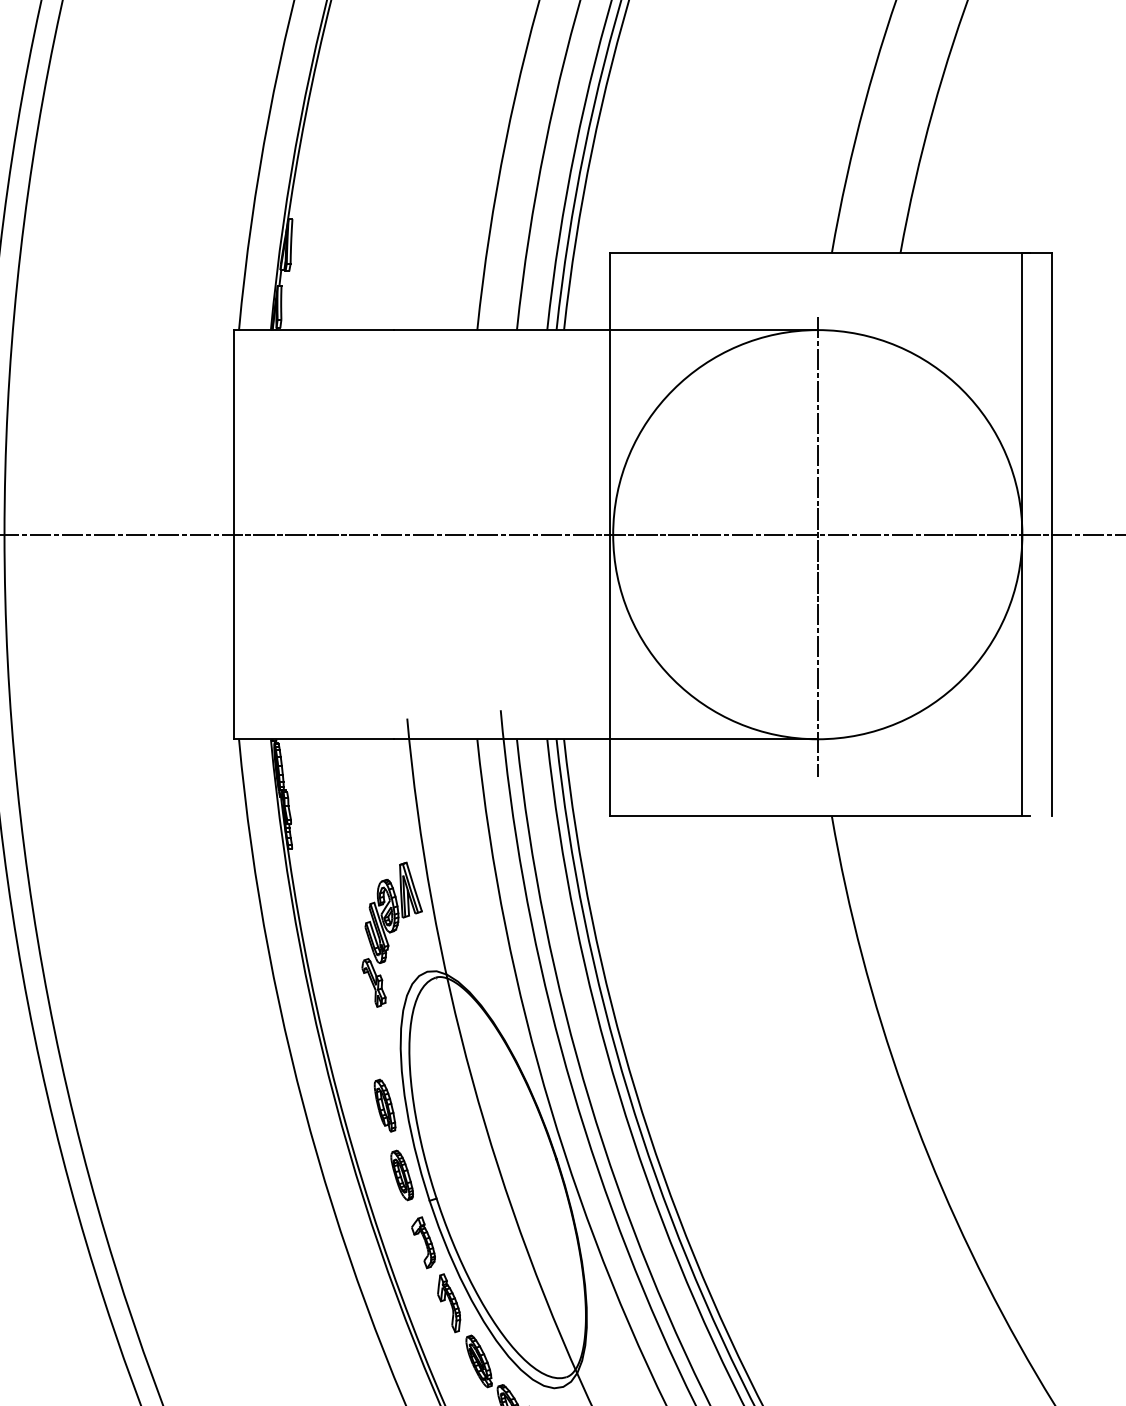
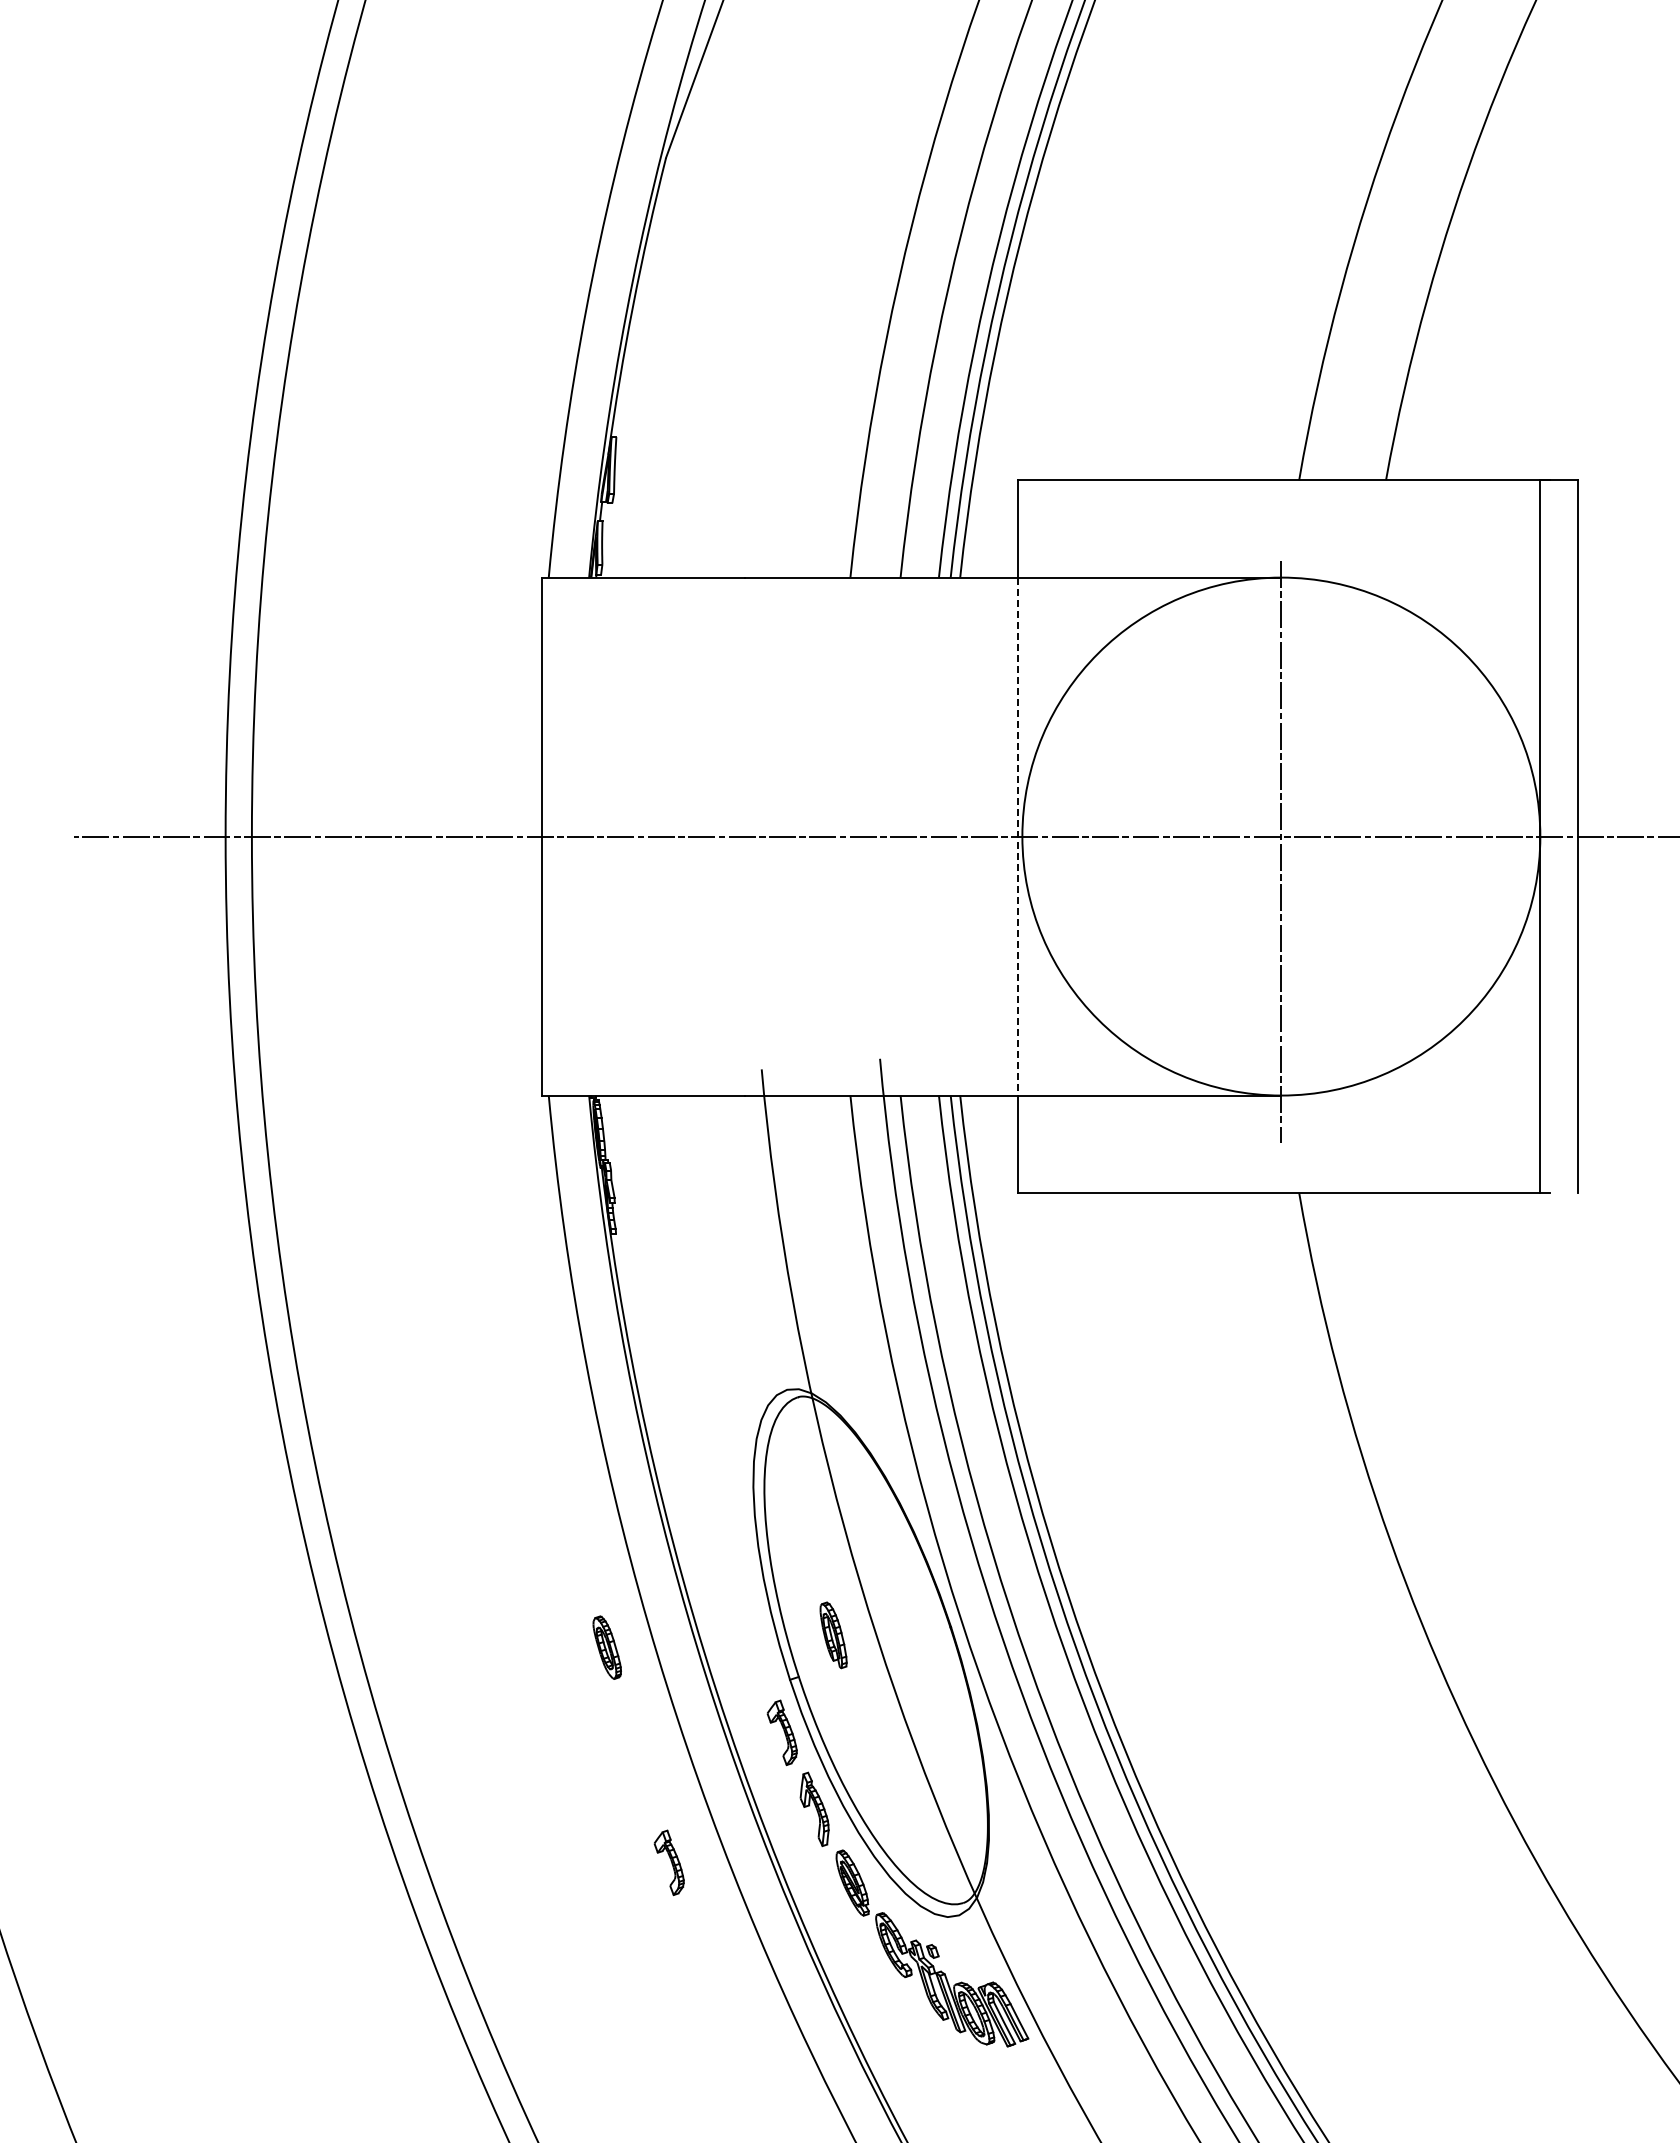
line: (609, 534) -> (1017, 836), solid -> dashed
part: (392, 934) -> (742, 1342), removed
part: (384, 1105) -> (833, 1635), moved
part: (401, 1175) -> (606, 1647), moved
part: (333, 1345) -> (668, 1862), added

